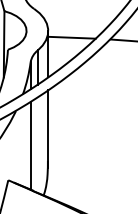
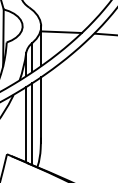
line: (38, 145) -> (32, 124), added

